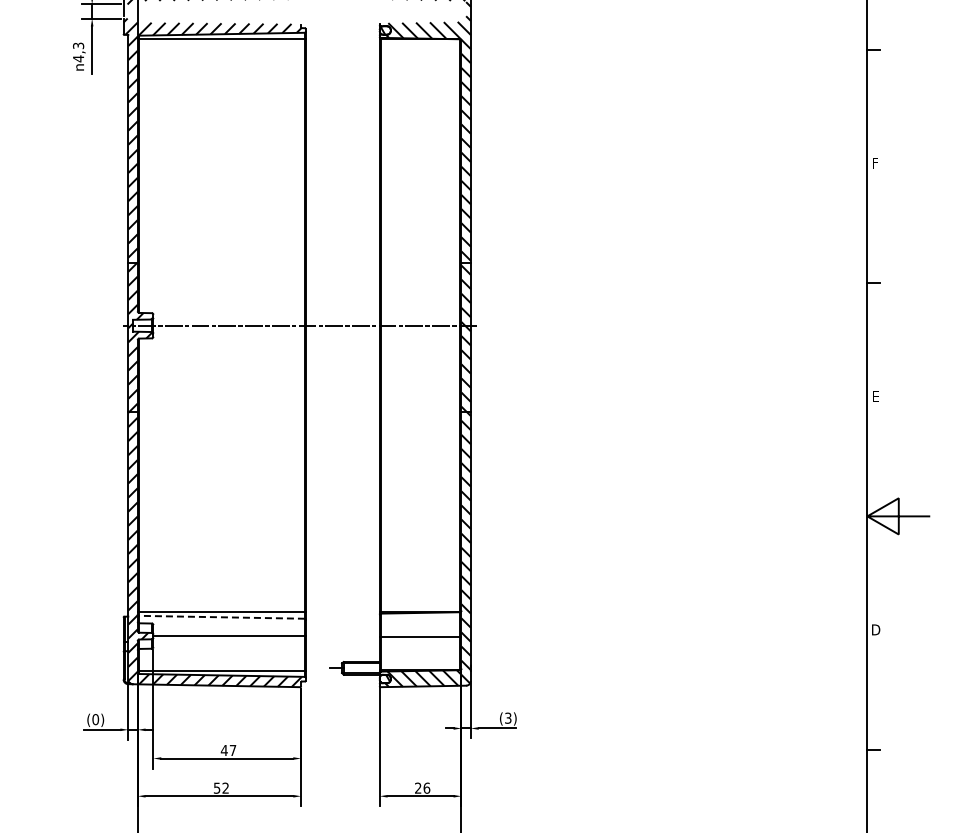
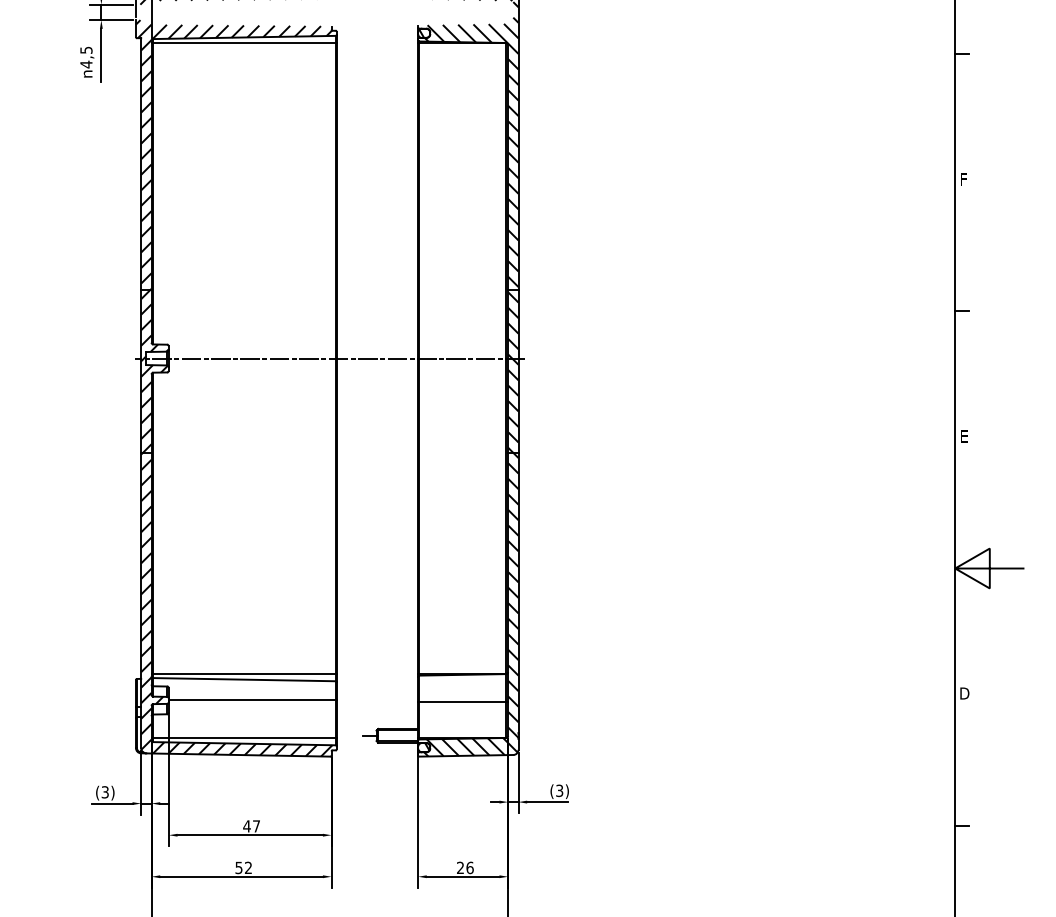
text: (78, 45) -> (86, 49), 4,3 -> 4,5
line: (222, 617) -> (244, 679), dashed -> solid
text: (95, 719) -> (105, 792), (0) -> (3)

